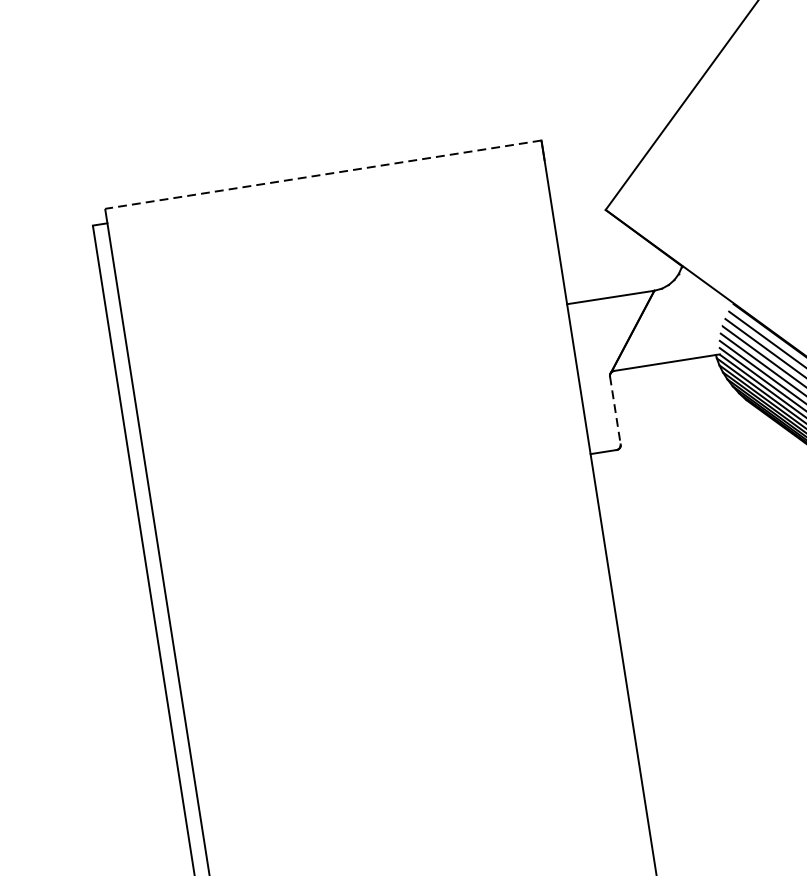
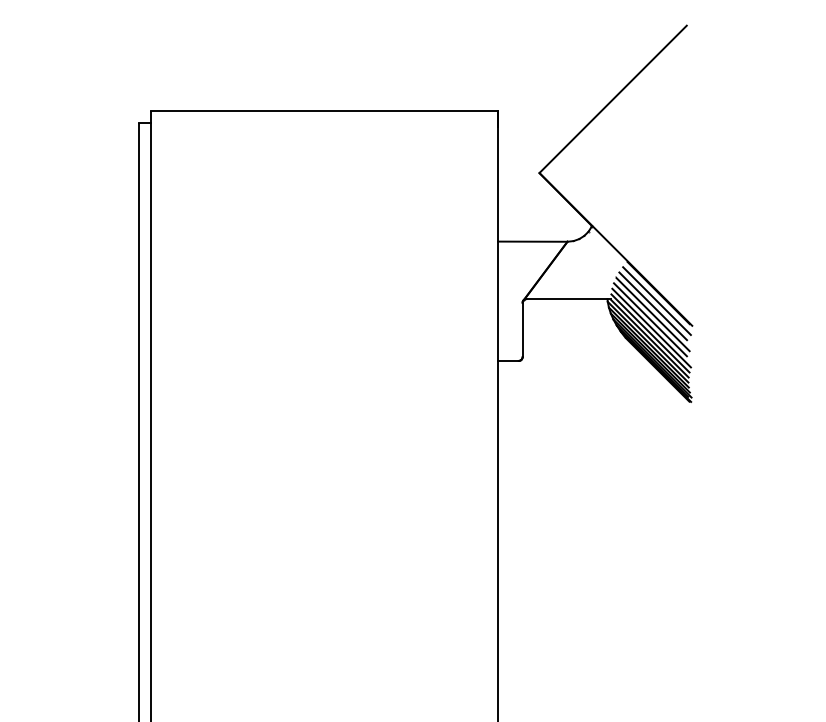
line: (323, 174) -> (324, 111), dashed -> solid
line: (615, 411) -> (522, 330), dashed -> solid

